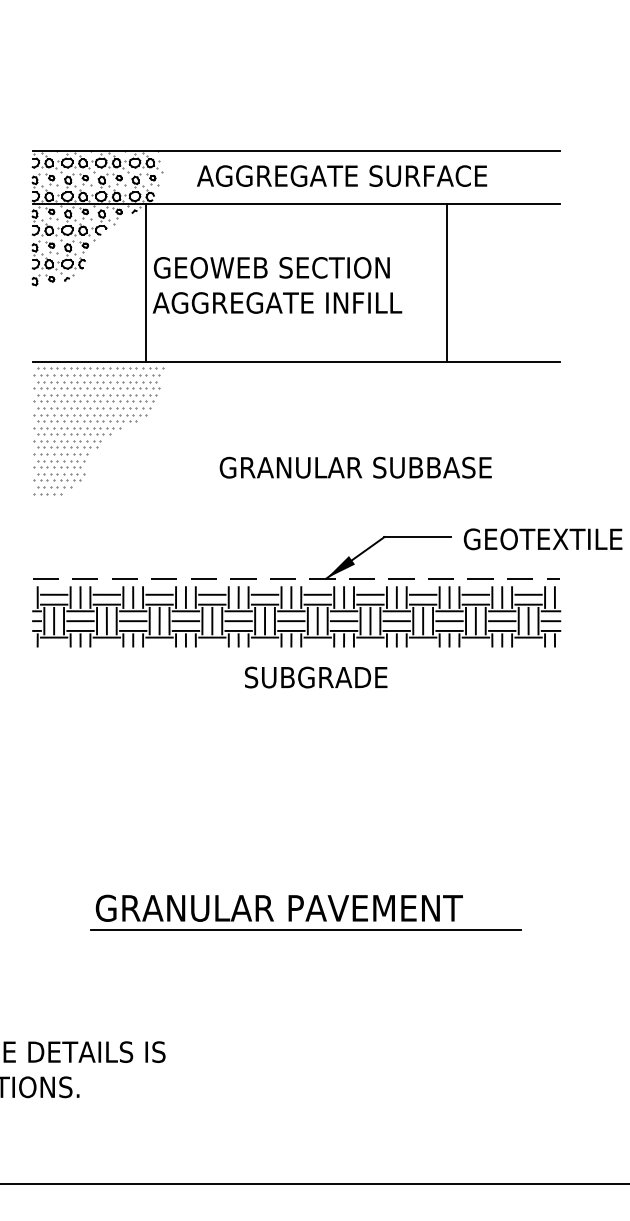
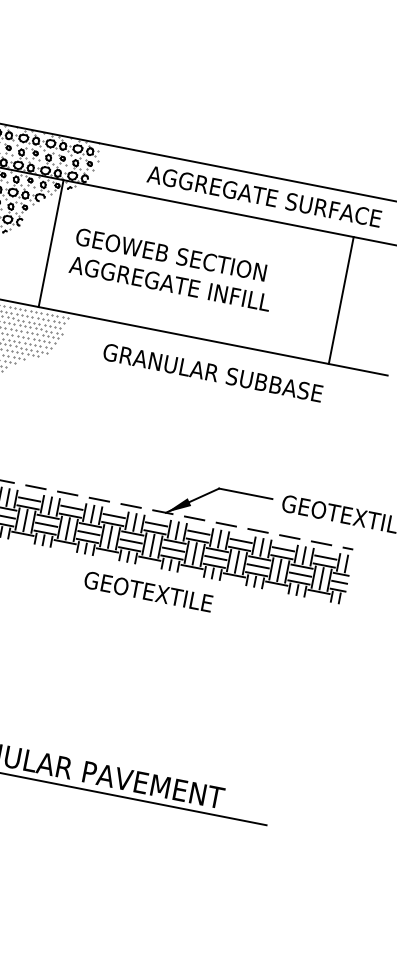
text: (342, 175) -> (264, 196), moved
line: (146, 282) -> (51, 243), moved
line: (446, 282) -> (341, 300), moved
text: (355, 467) -> (212, 372), moved
text: (323, 677) -> (148, 591), SUBGRADE -> GEOTEXTILE

